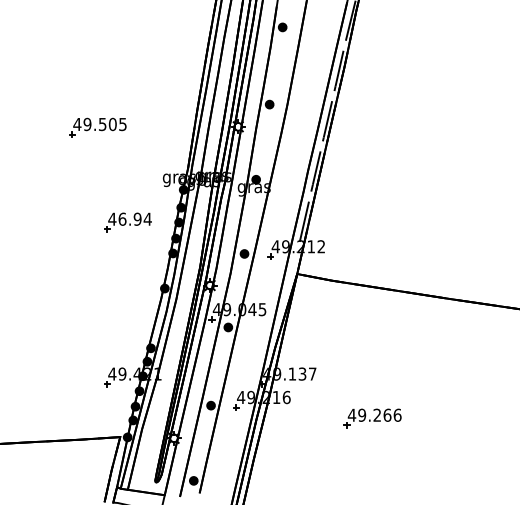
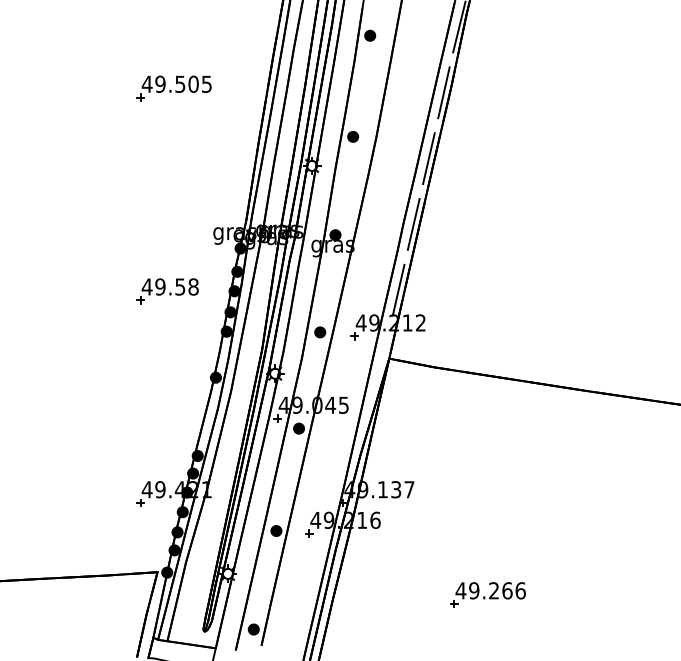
part: (97, 127) -> (173, 88), moved
text: (134, 218) -> (176, 285), 46.94 -> 49.58
part: (372, 418) -> (487, 594), moved

